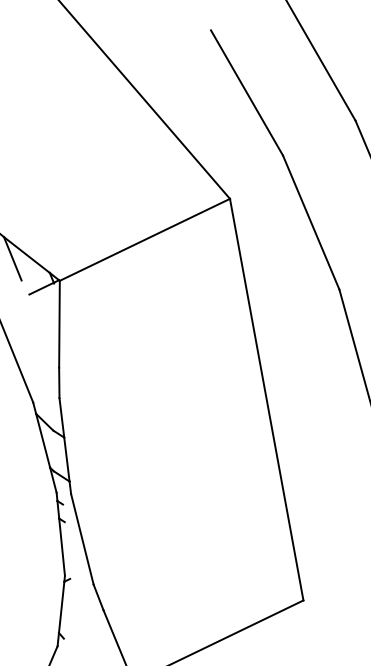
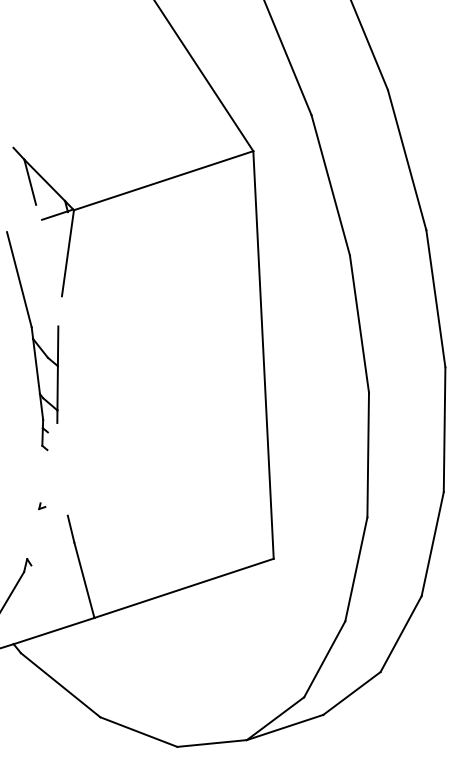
line: (58, 383) -> (59, 311), removed
line: (82, 538) -> (62, 468), removed
line: (62, 547) -> (41, 474), removed
line: (62, 607) -> (33, 534), removed

